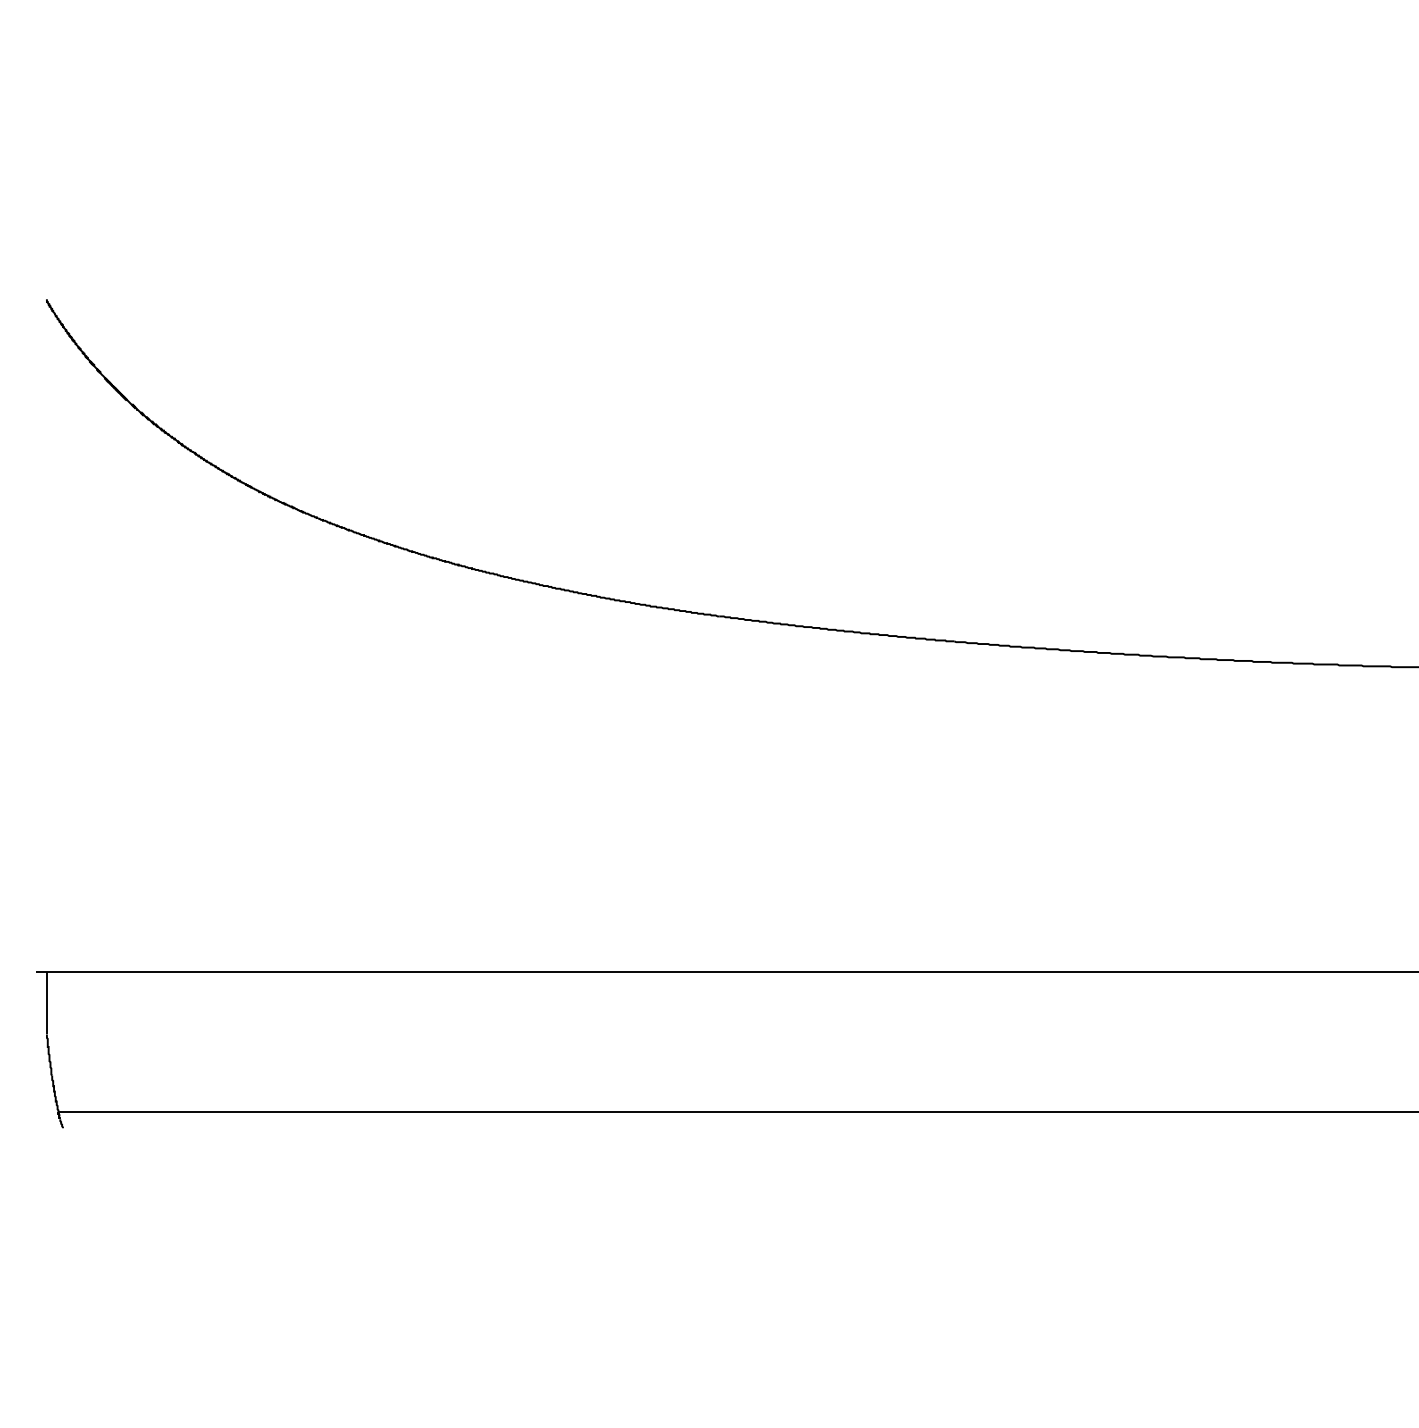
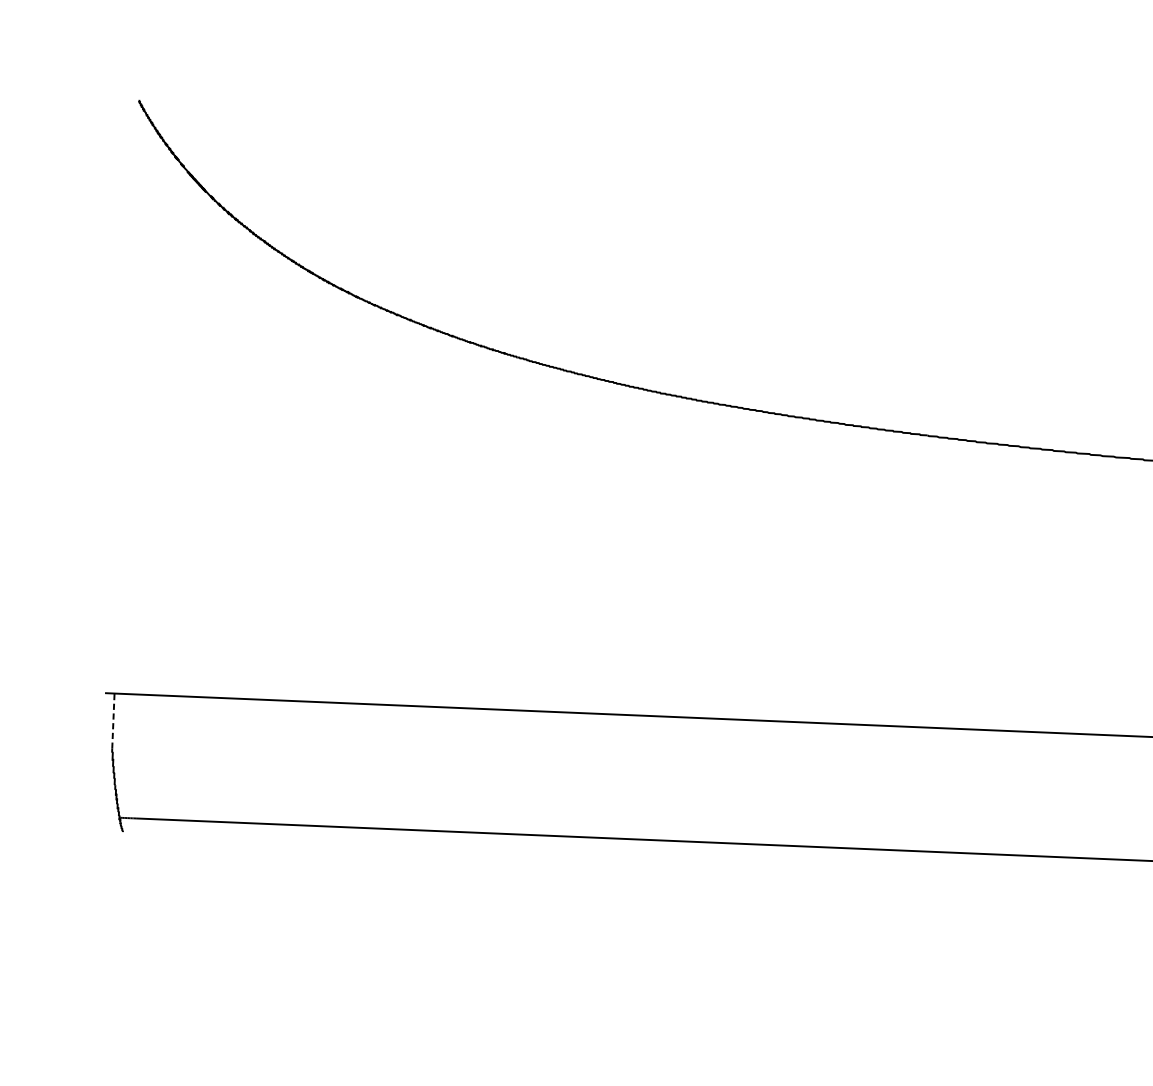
line: (46, 1002) -> (113, 720), solid -> dashed

